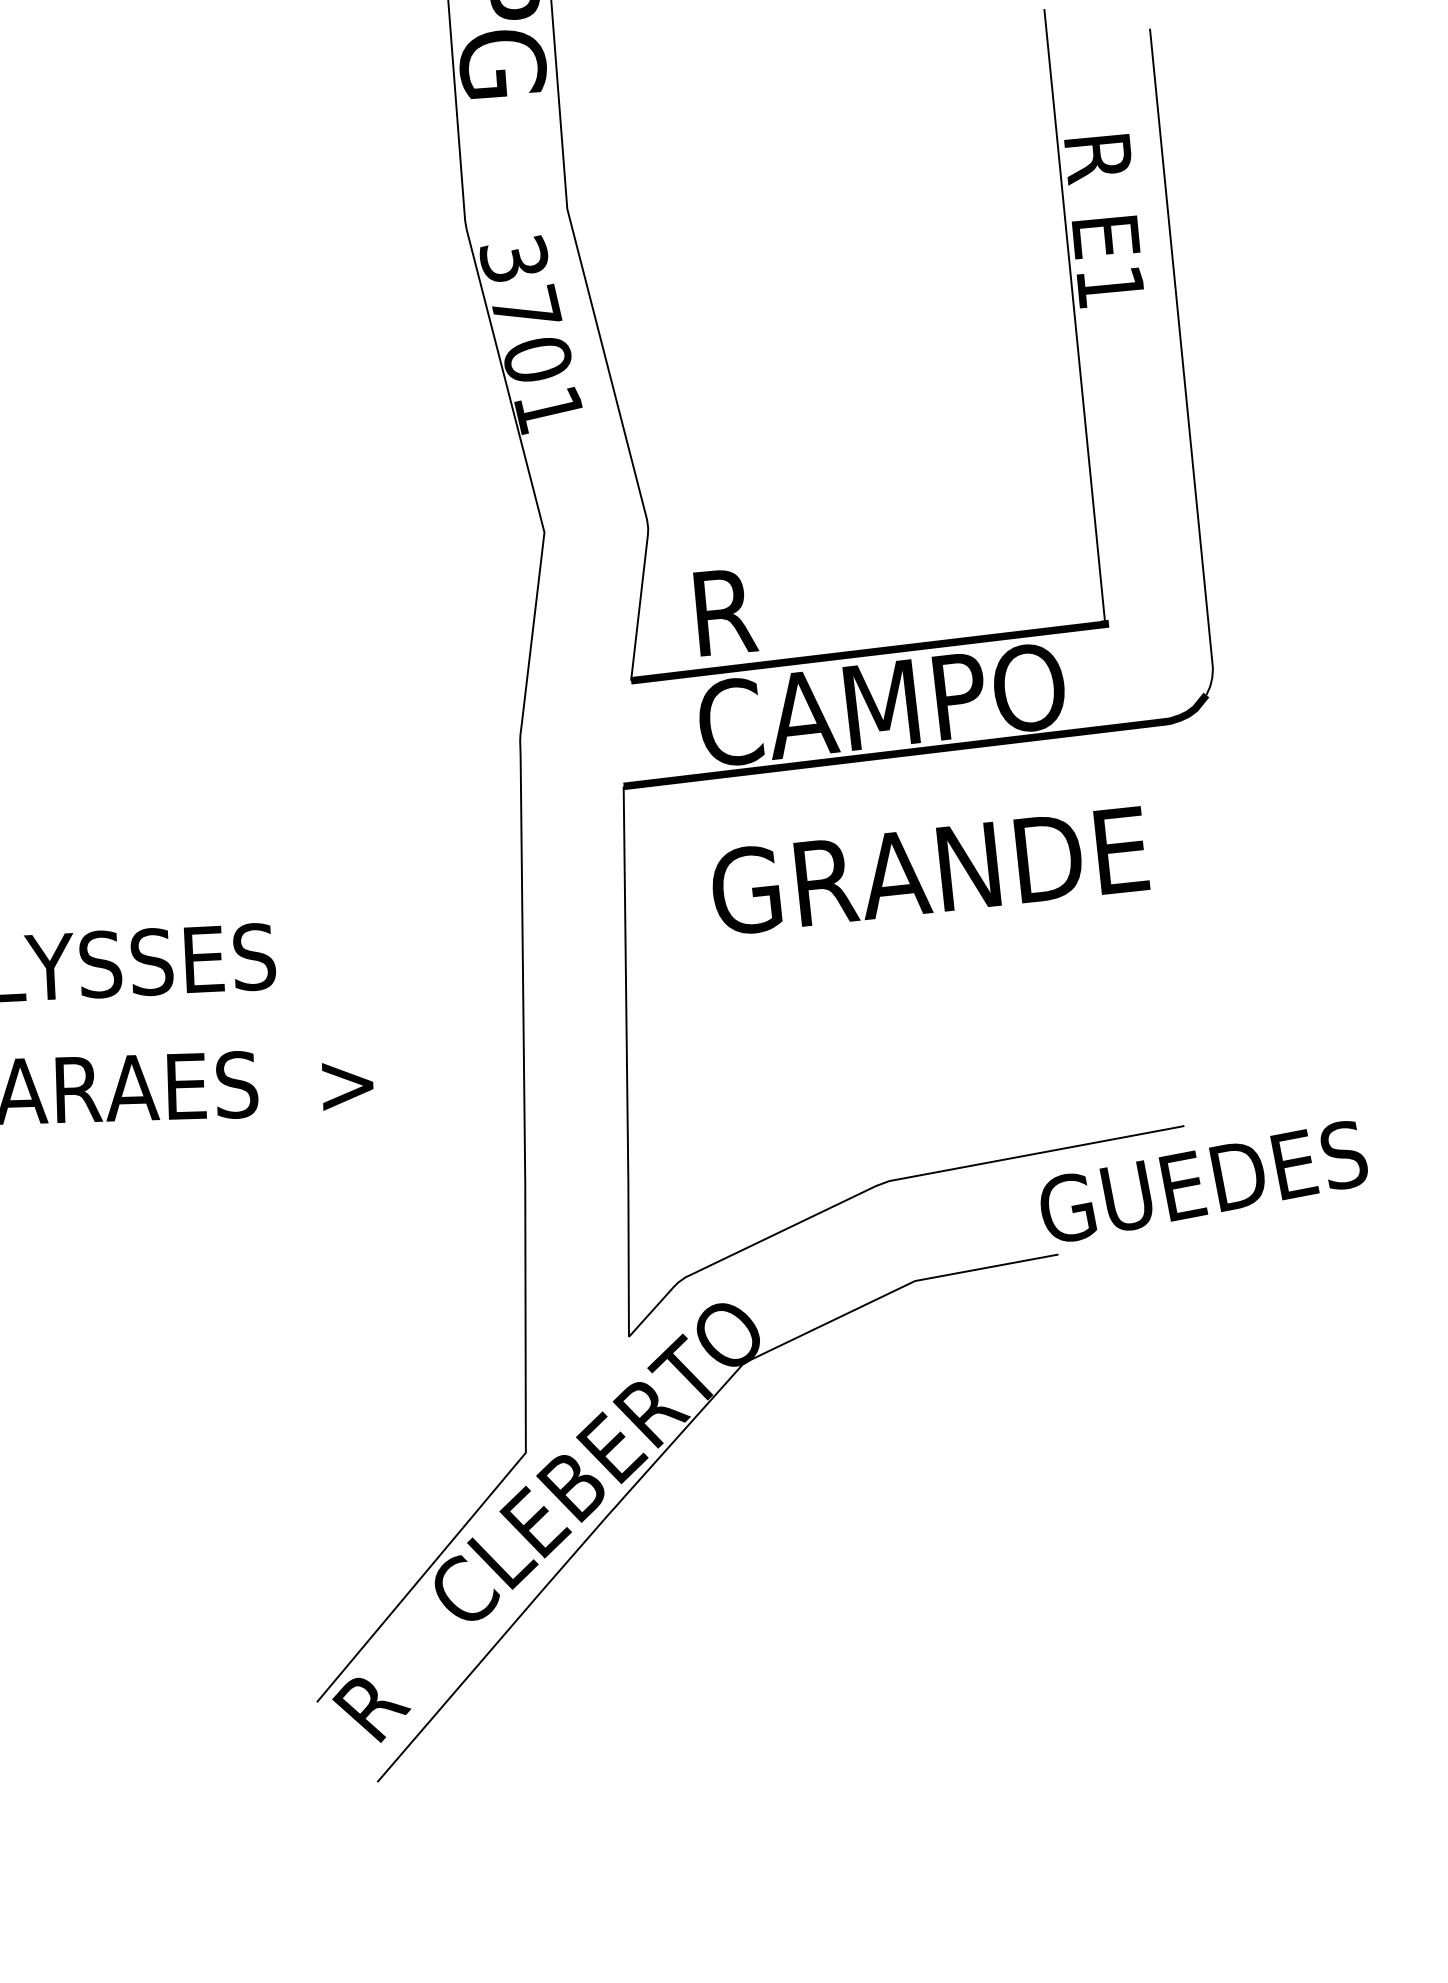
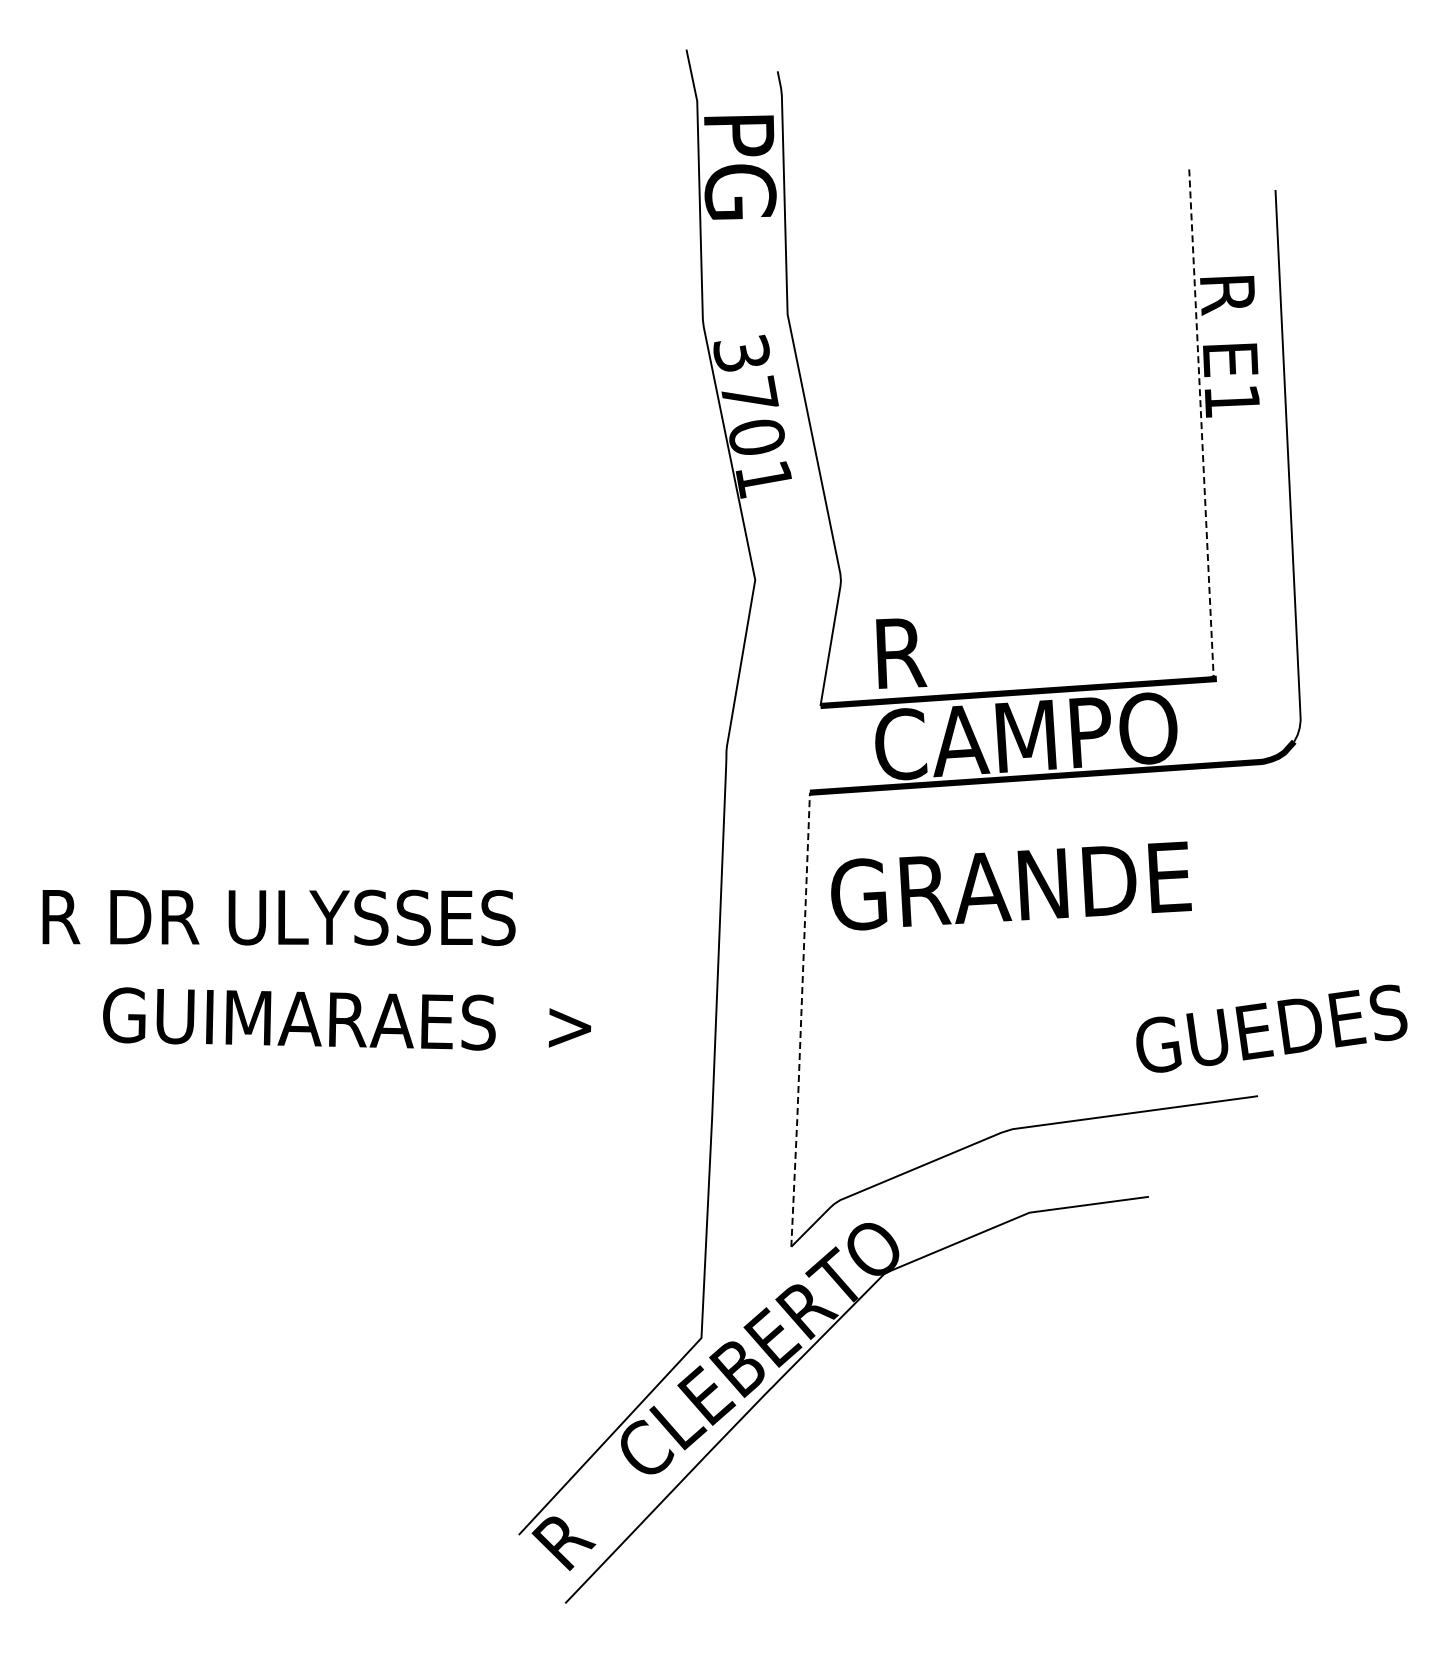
line: (1074, 316) -> (1201, 424), solid -> dashed
text: (930, 870) -> (1011, 885), moved
line: (627, 1062) -> (801, 1020), solid -> dashed
text: (1203, 1181) -> (1271, 1028), moved

